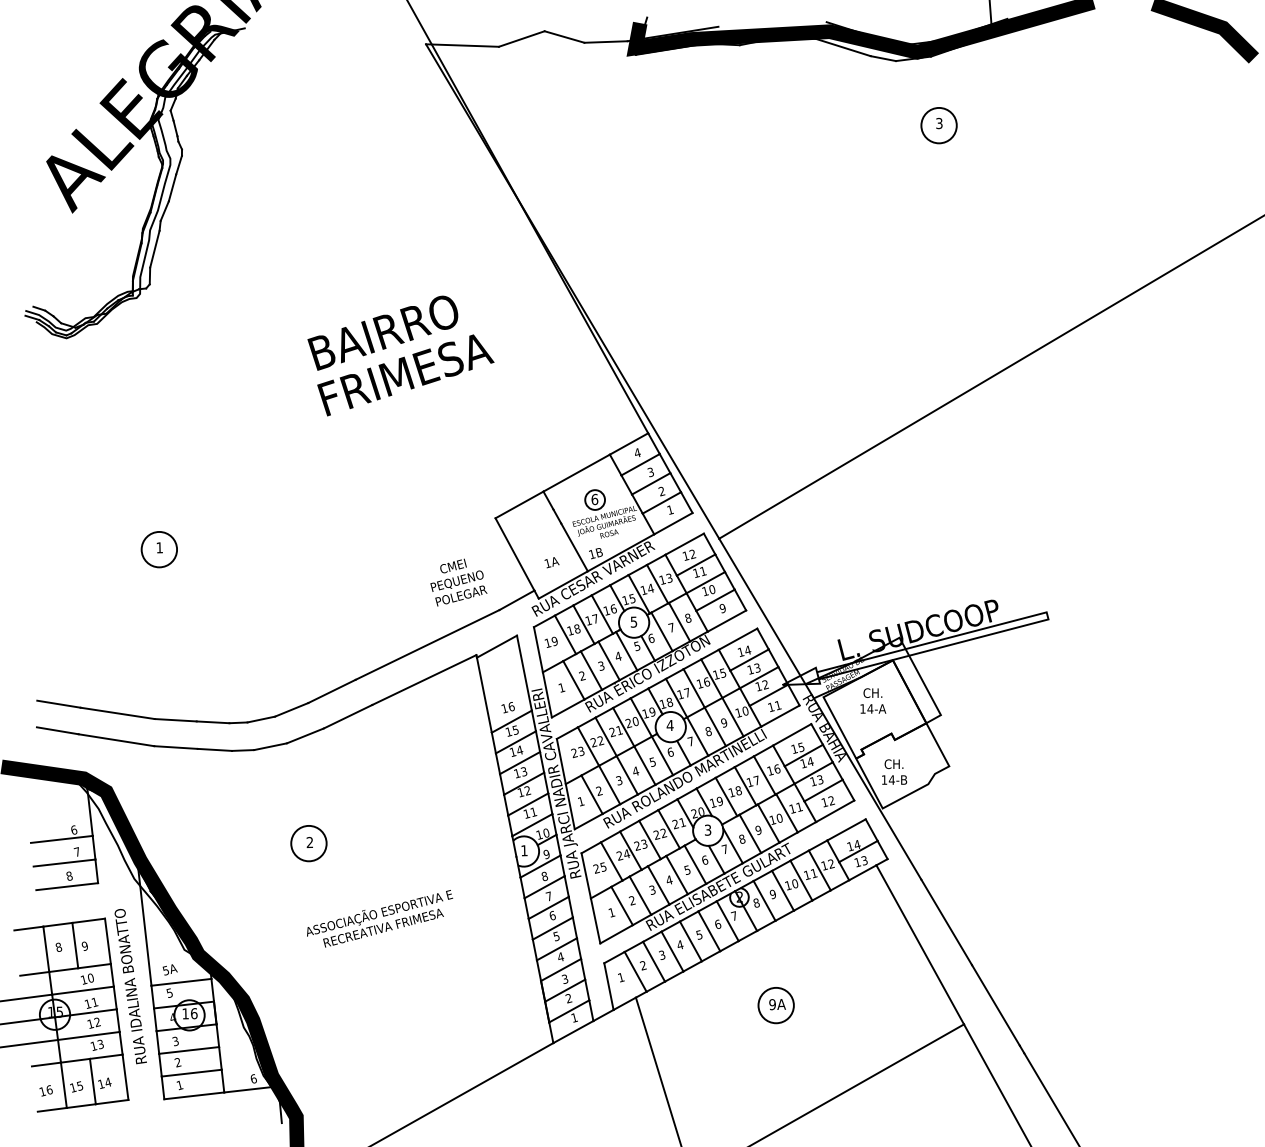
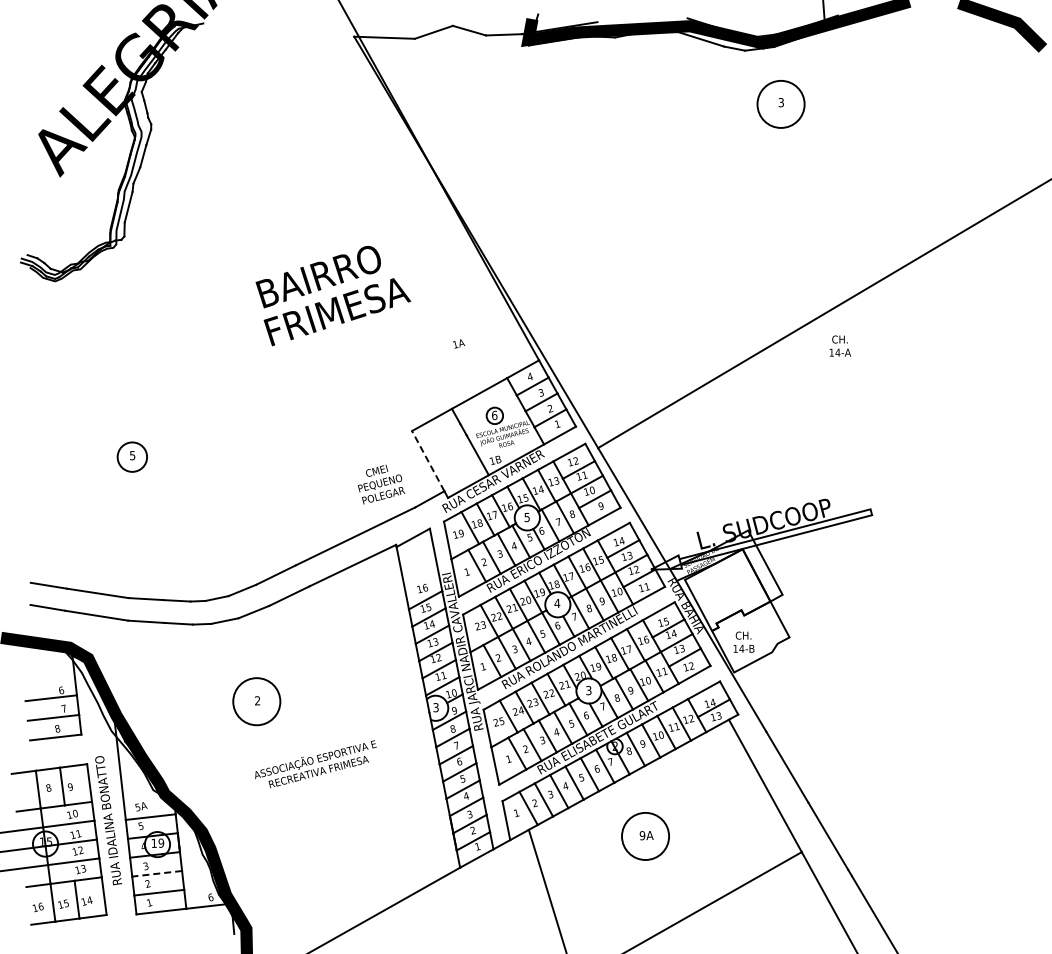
circle: (938, 125) -> (780, 104), size x1.6
text: (159, 547) -> (132, 455), 1 -> 5
line: (515, 553) -> (428, 460), solid -> dashed
text: (552, 562) -> (459, 343), moved
text: (872, 700) -> (839, 345), moved
circle: (308, 843) -> (256, 701), size x1.6
text: (523, 850) -> (435, 707), 1 -> 3
circle: (776, 1005) -> (645, 836), size x1.6
text: (194, 1012) -> (161, 842), 16 -> 19
line: (188, 1050) -> (156, 873), solid -> dashed

